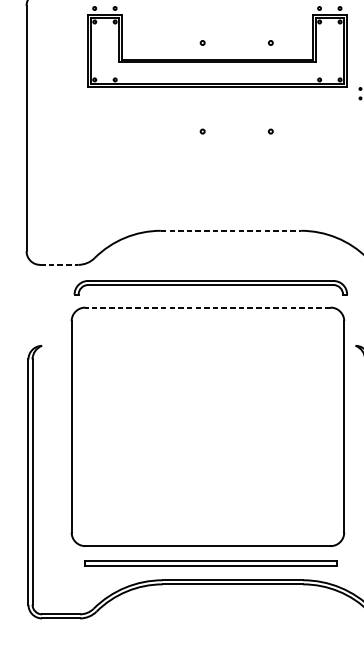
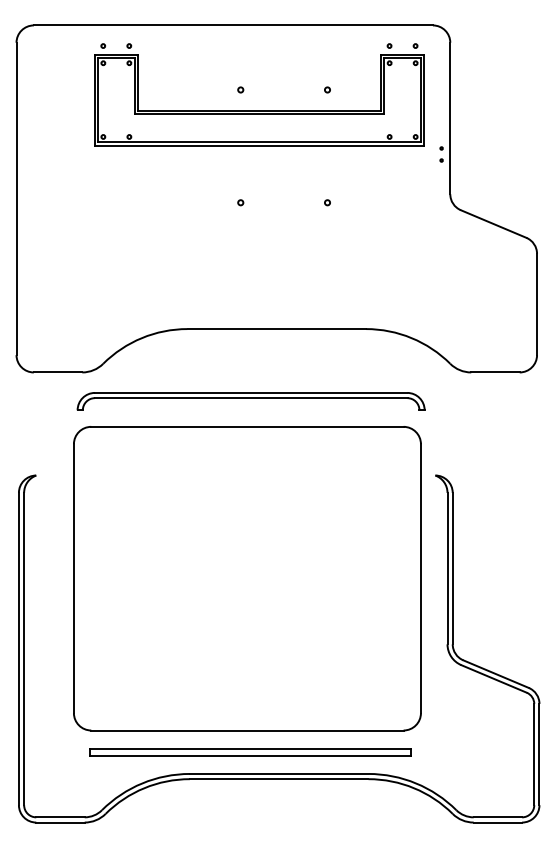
line: (231, 231) -> (277, 329), dashed -> solid
line: (59, 264) -> (58, 372), dashed -> solid
line: (207, 307) -> (246, 426), dashed -> solid

